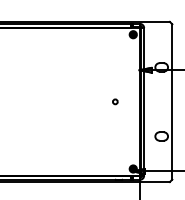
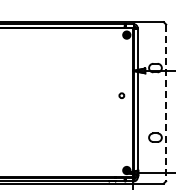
circle: (115, 101) -> (121, 95), moved
line: (172, 101) -> (166, 102), solid -> dashed

